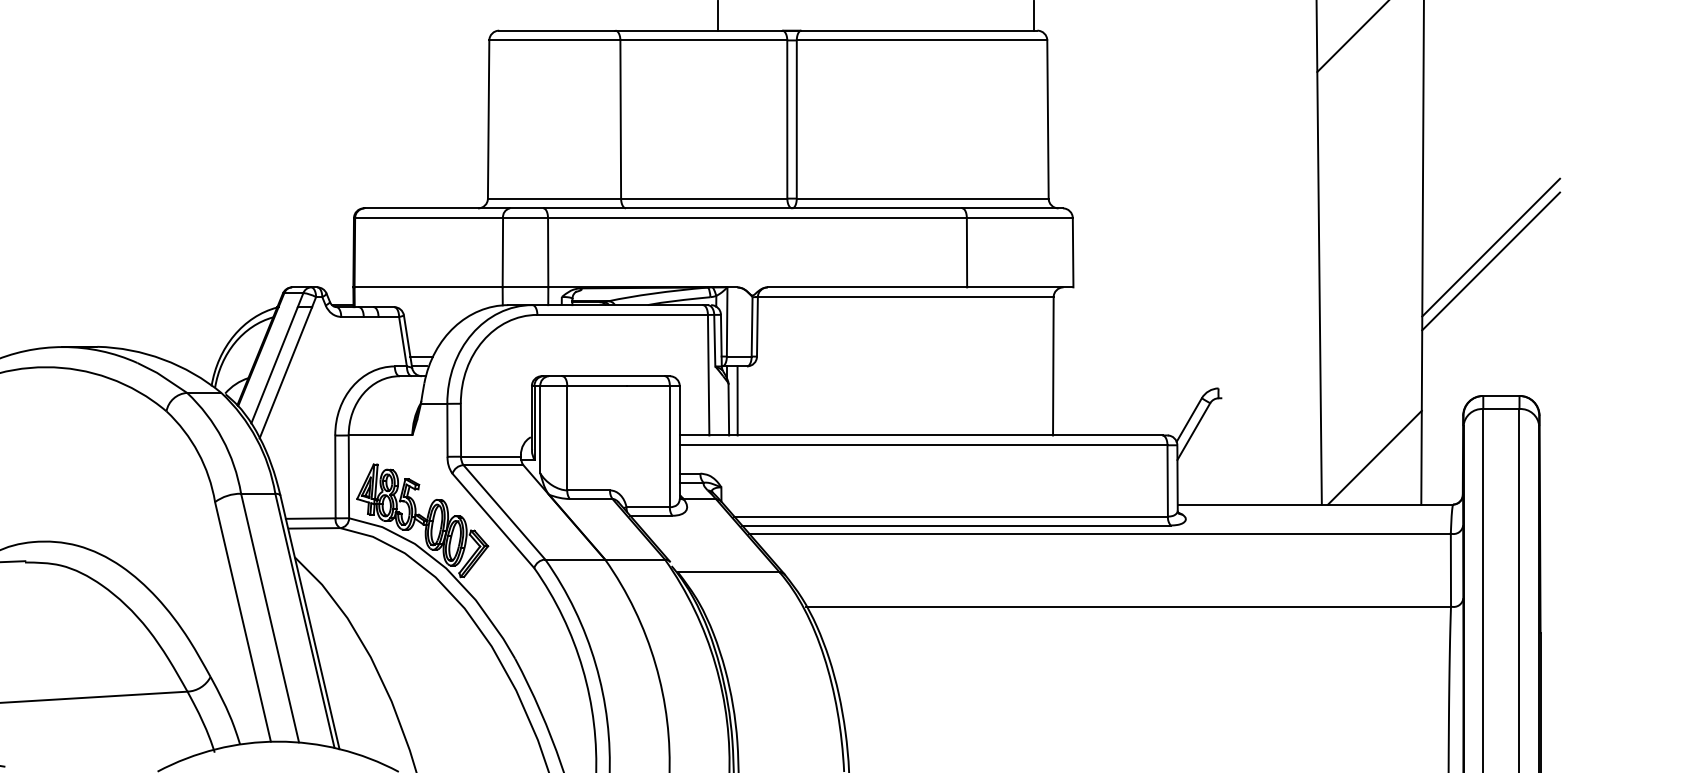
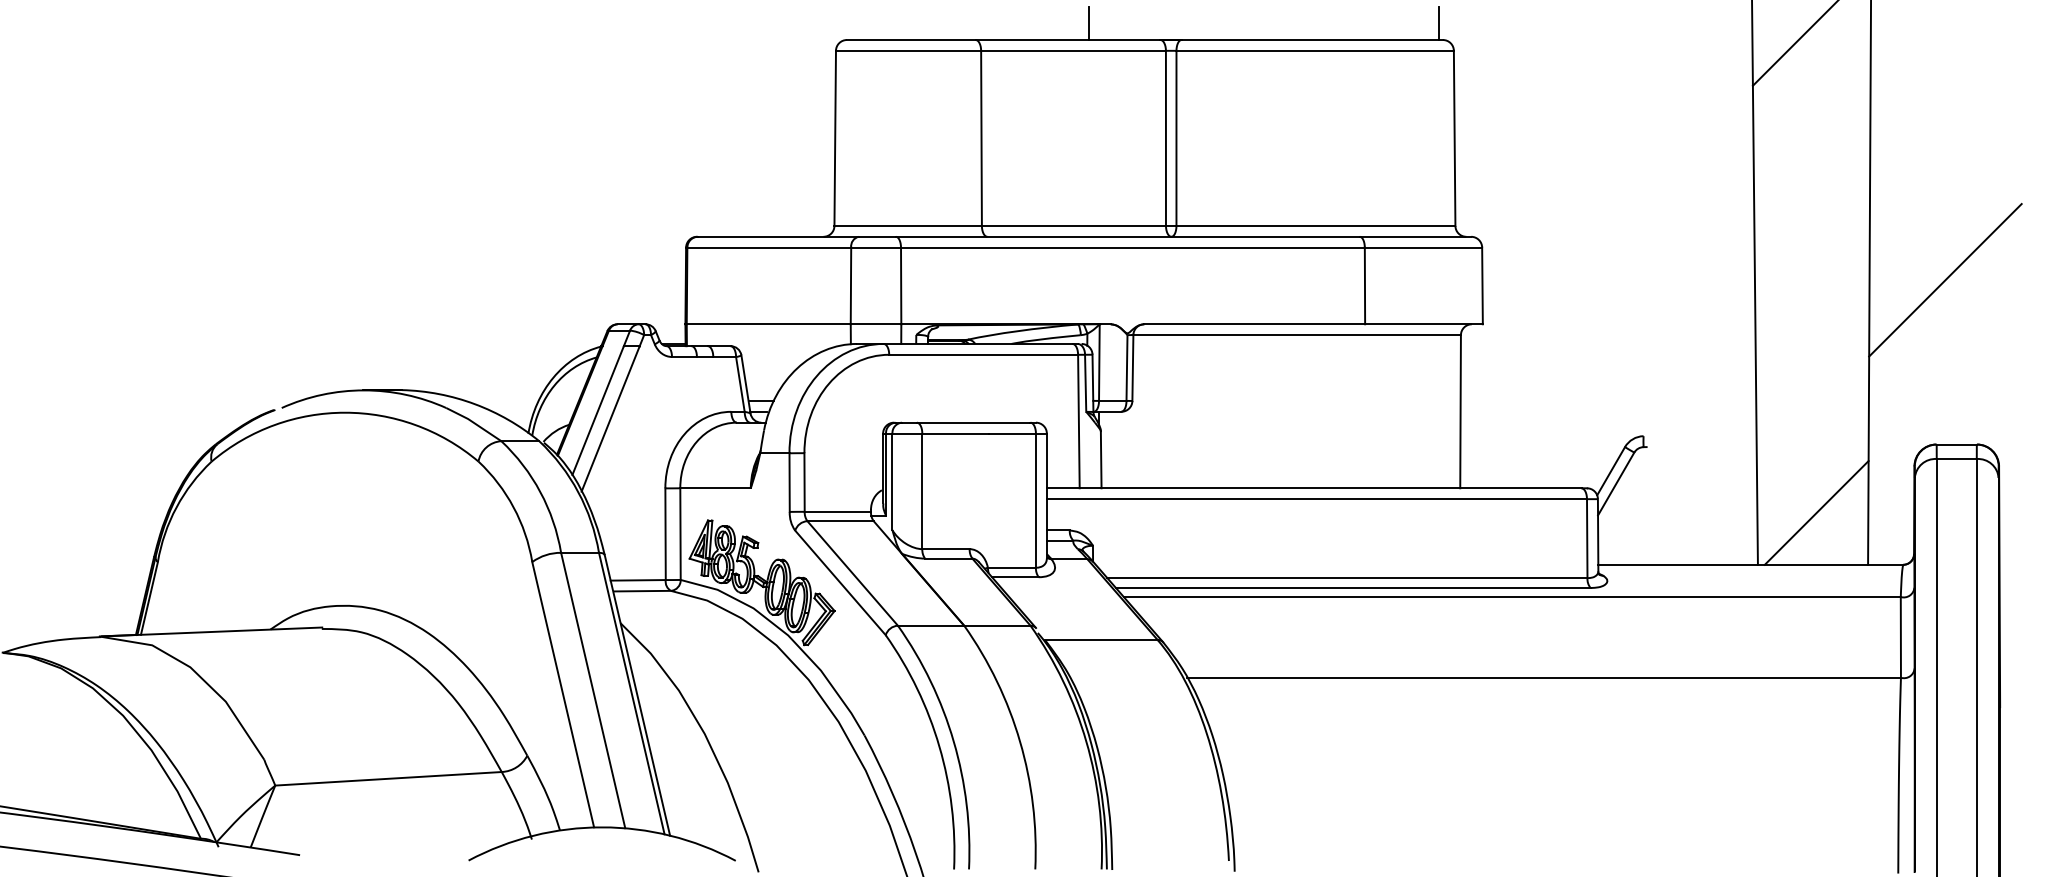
line: (1491, 261) -> (1945, 295), removed
line: (737, 400) -> (1110, 449), removed

